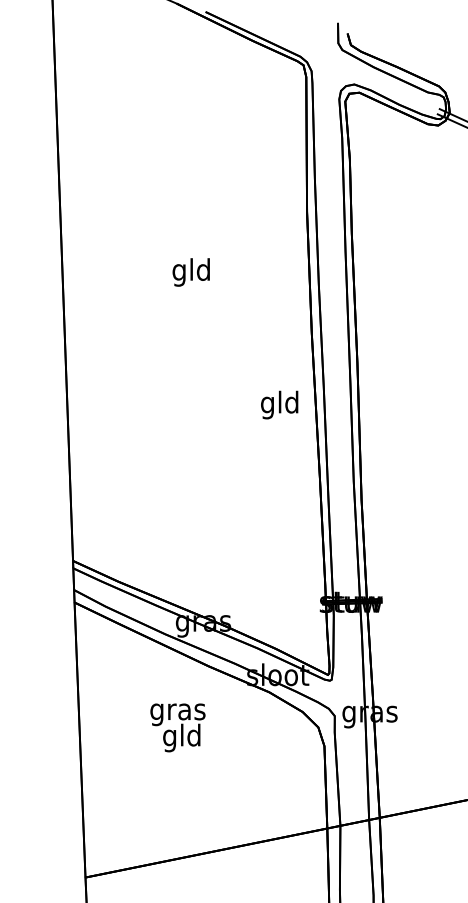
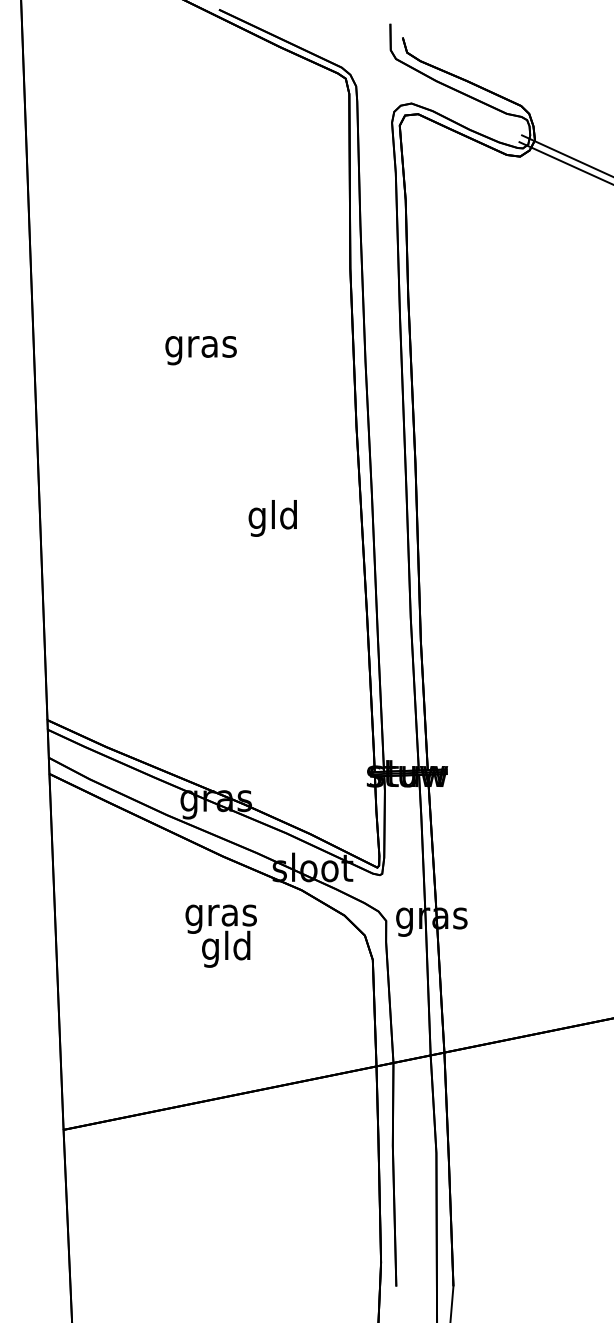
text: (191, 272) -> (200, 346), gld -> gras
text: (279, 405) -> (272, 518), moved
text: (177, 727) -> (220, 935), moved

